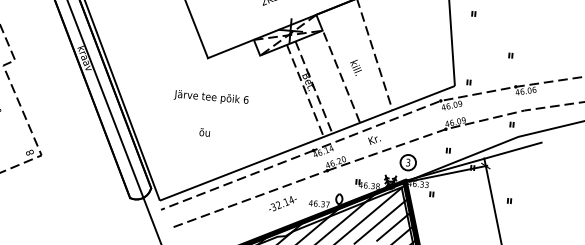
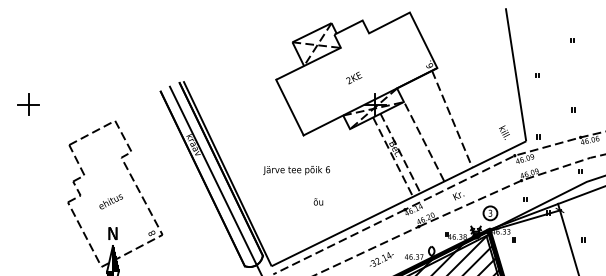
text: (355, 67) -> (504, 132), moved
text: (211, 97) -> (296, 170), moved
text: (204, 131) -> (318, 201), moved

